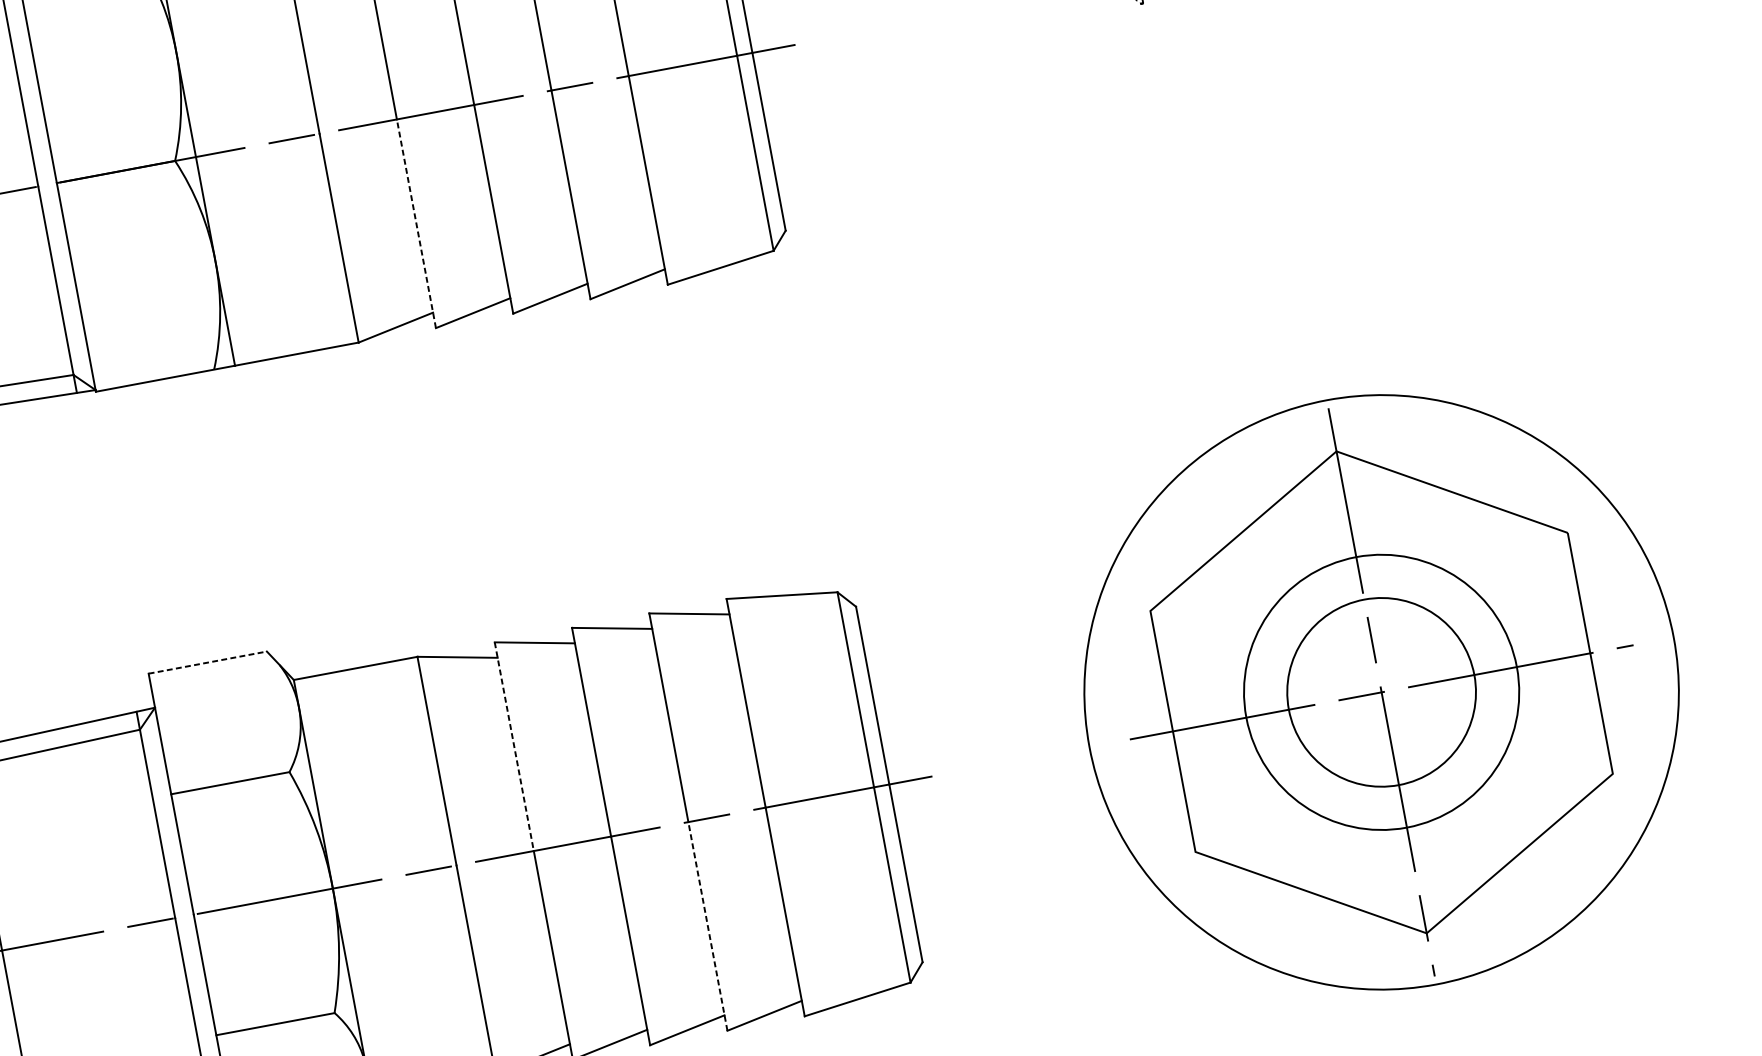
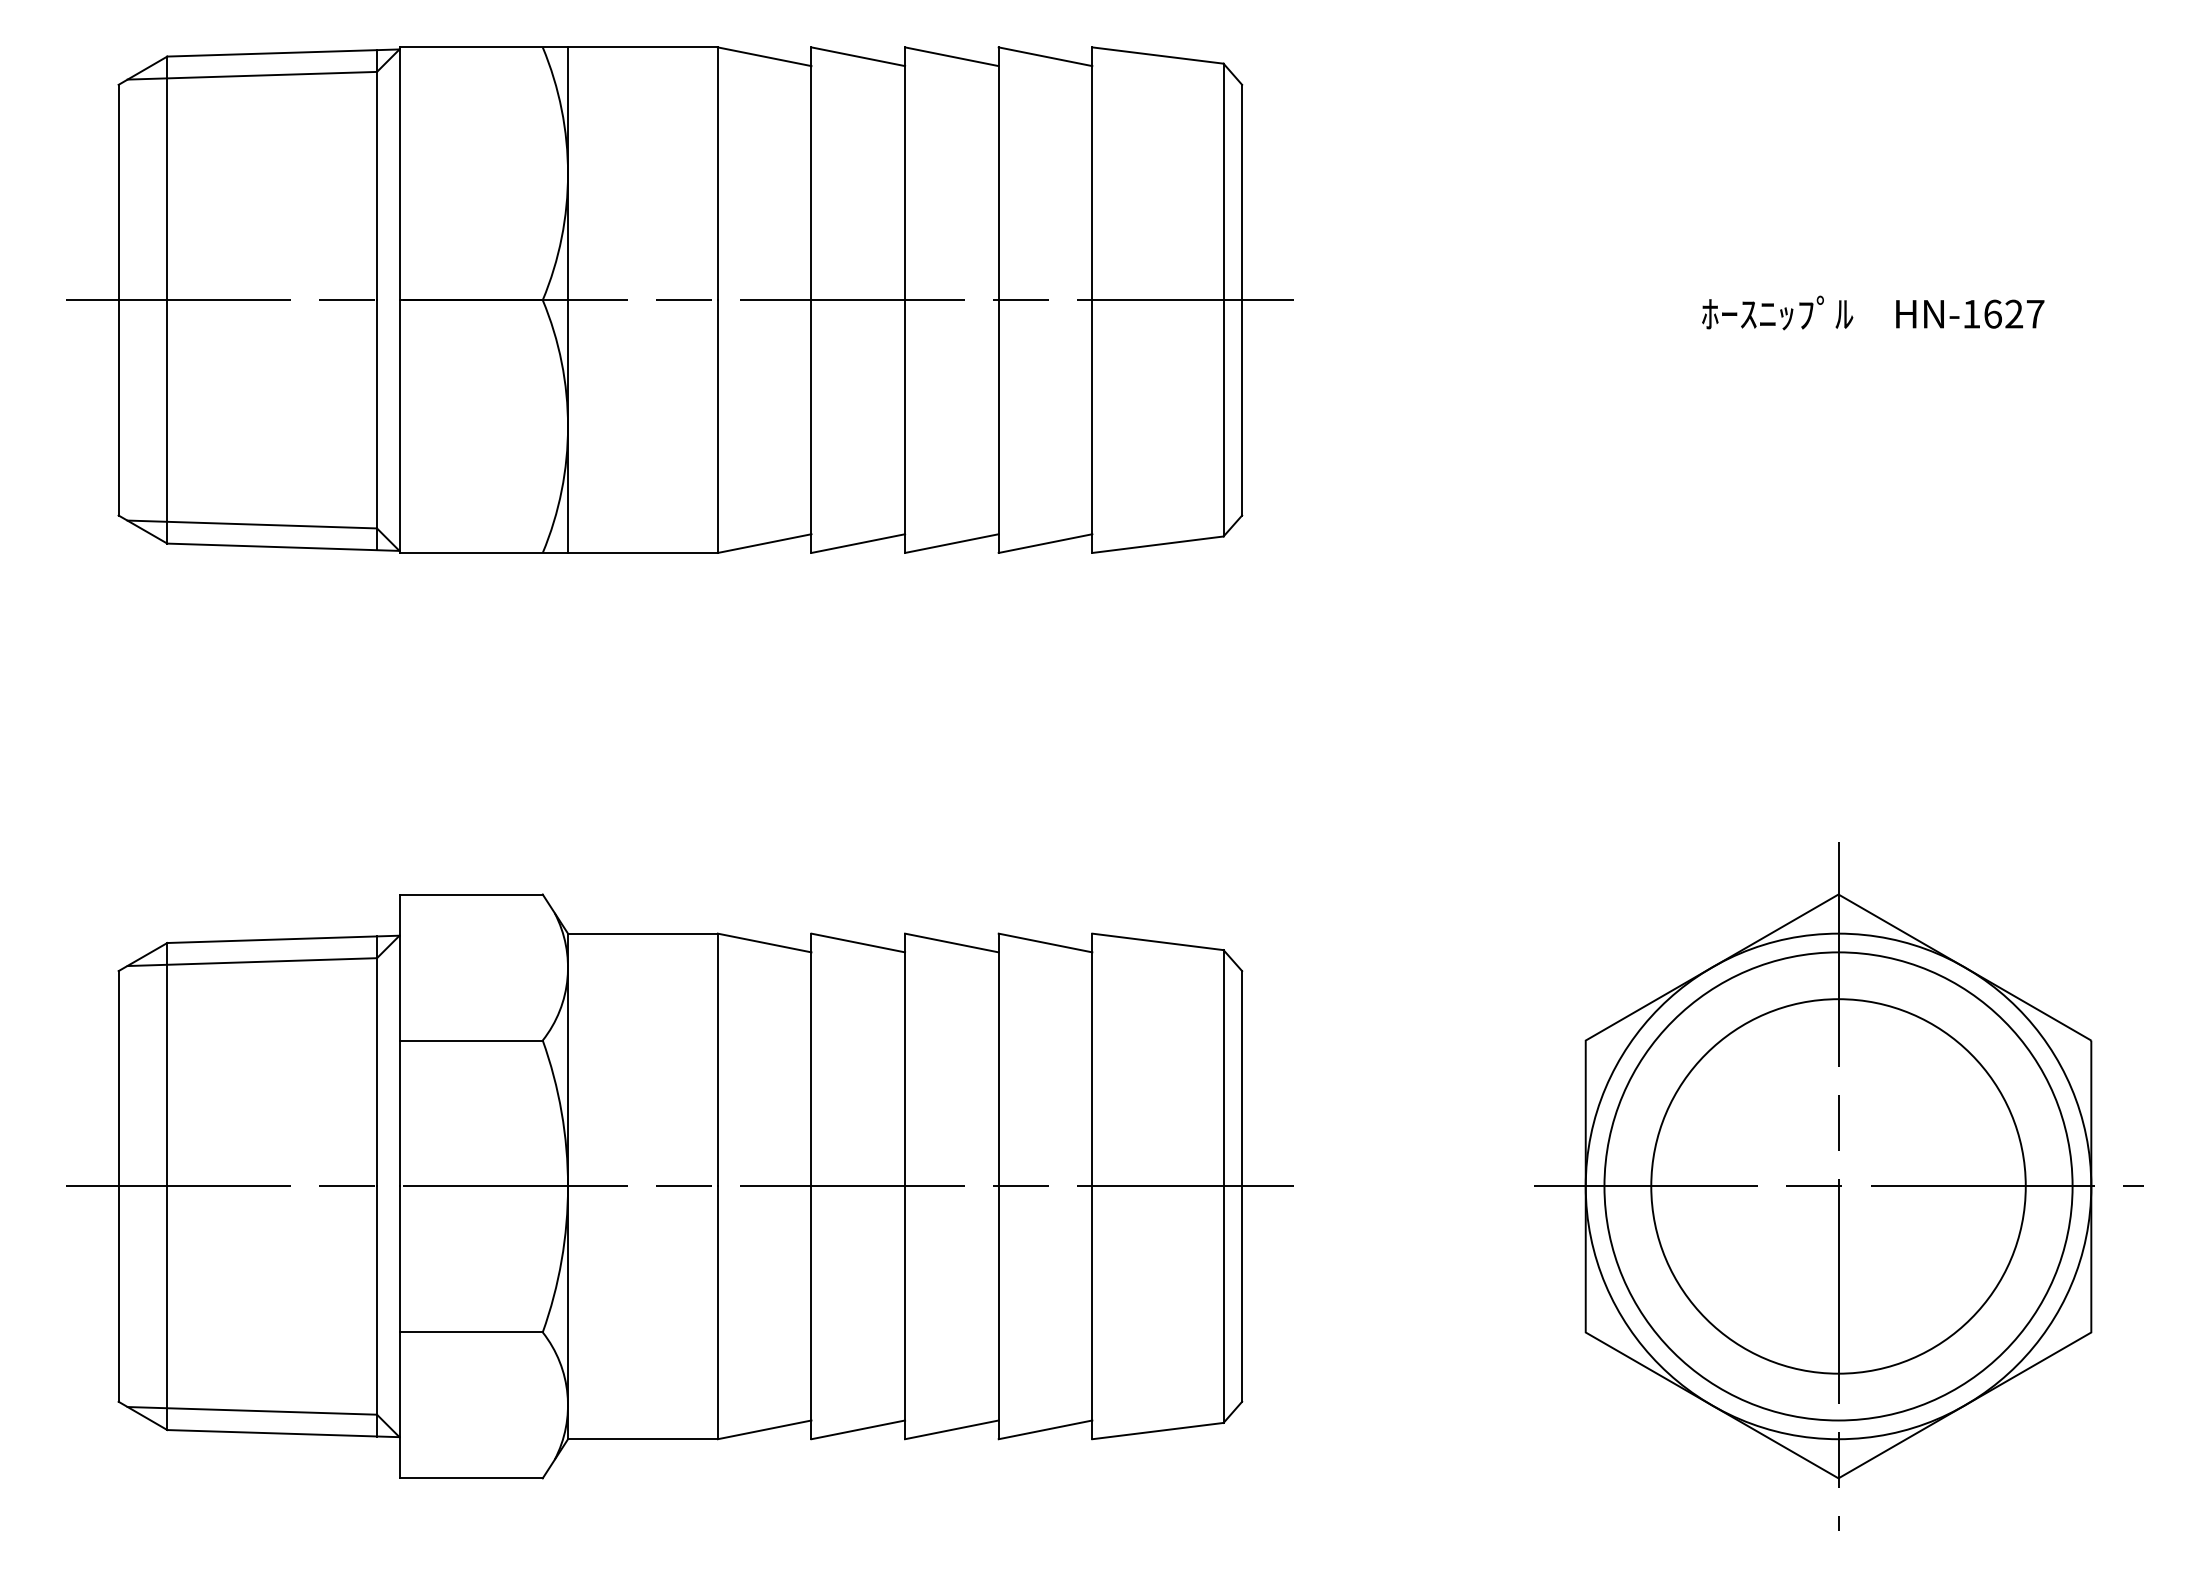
line: (416, 223) -> (811, 426), dashed -> solid
line: (208, 662) -> (471, 894), dashed -> solid
circle: (1381, 692) -> (1838, 1186), size x0.71
circle: (1381, 692) -> (1838, 1186), size x1.43
circle: (1381, 692) -> (1838, 1186), size x1.67
line: (514, 747) -> (811, 1060), dashed -> solid
line: (707, 926) -> (998, 1312), dashed -> solid

